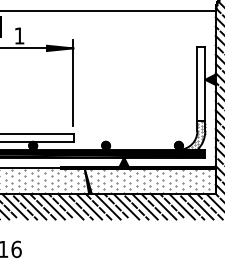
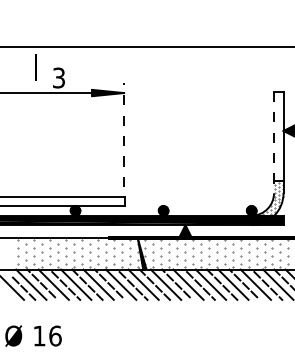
text: (19, 35) -> (58, 77), 1 -> 3
line: (73, 82) -> (124, 134), solid -> dashed
line: (197, 89) -> (274, 142), solid -> dashed

